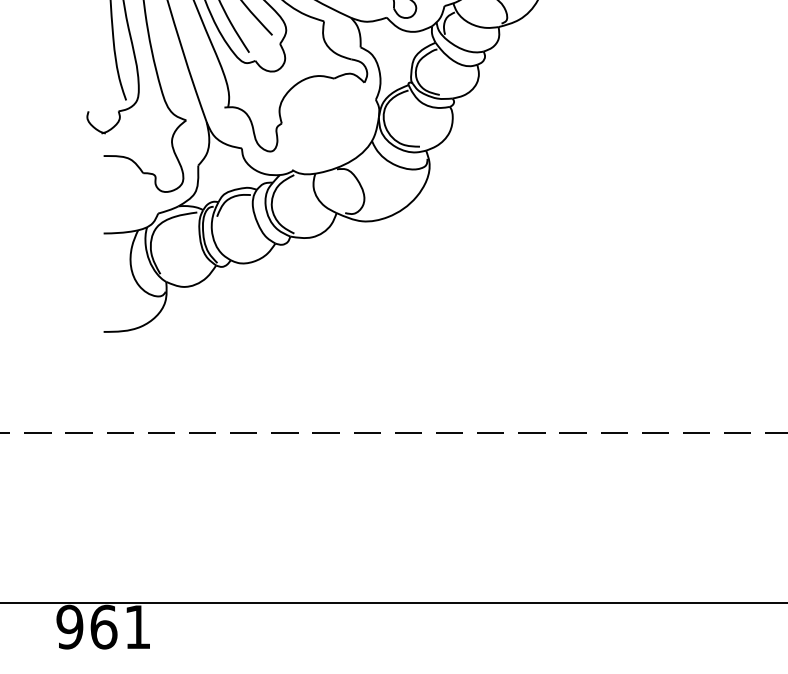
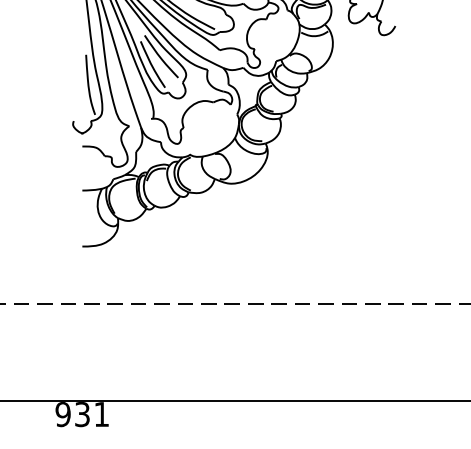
text: (103, 627) -> (82, 414), 961 -> 931

